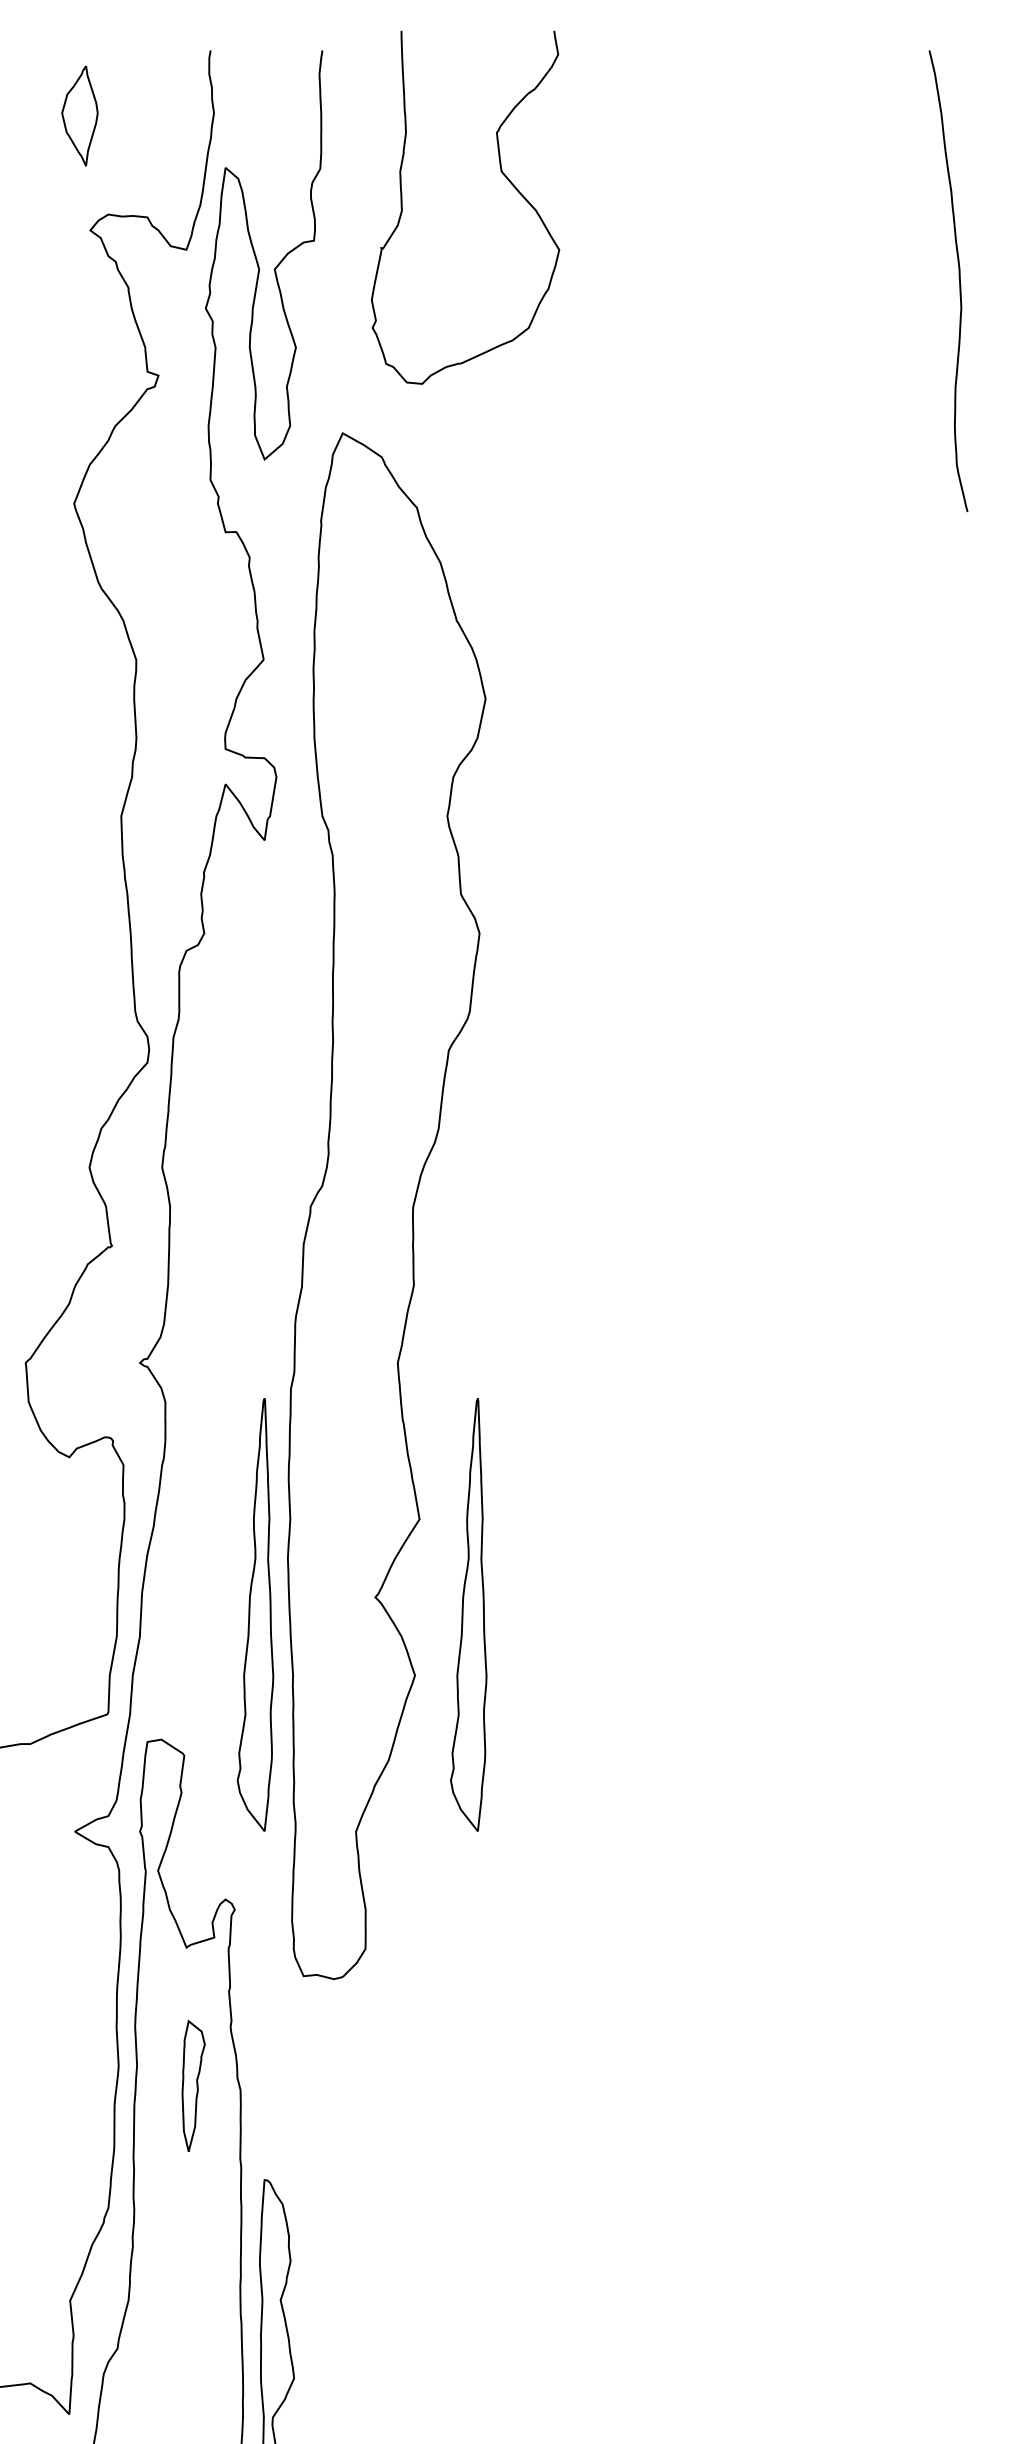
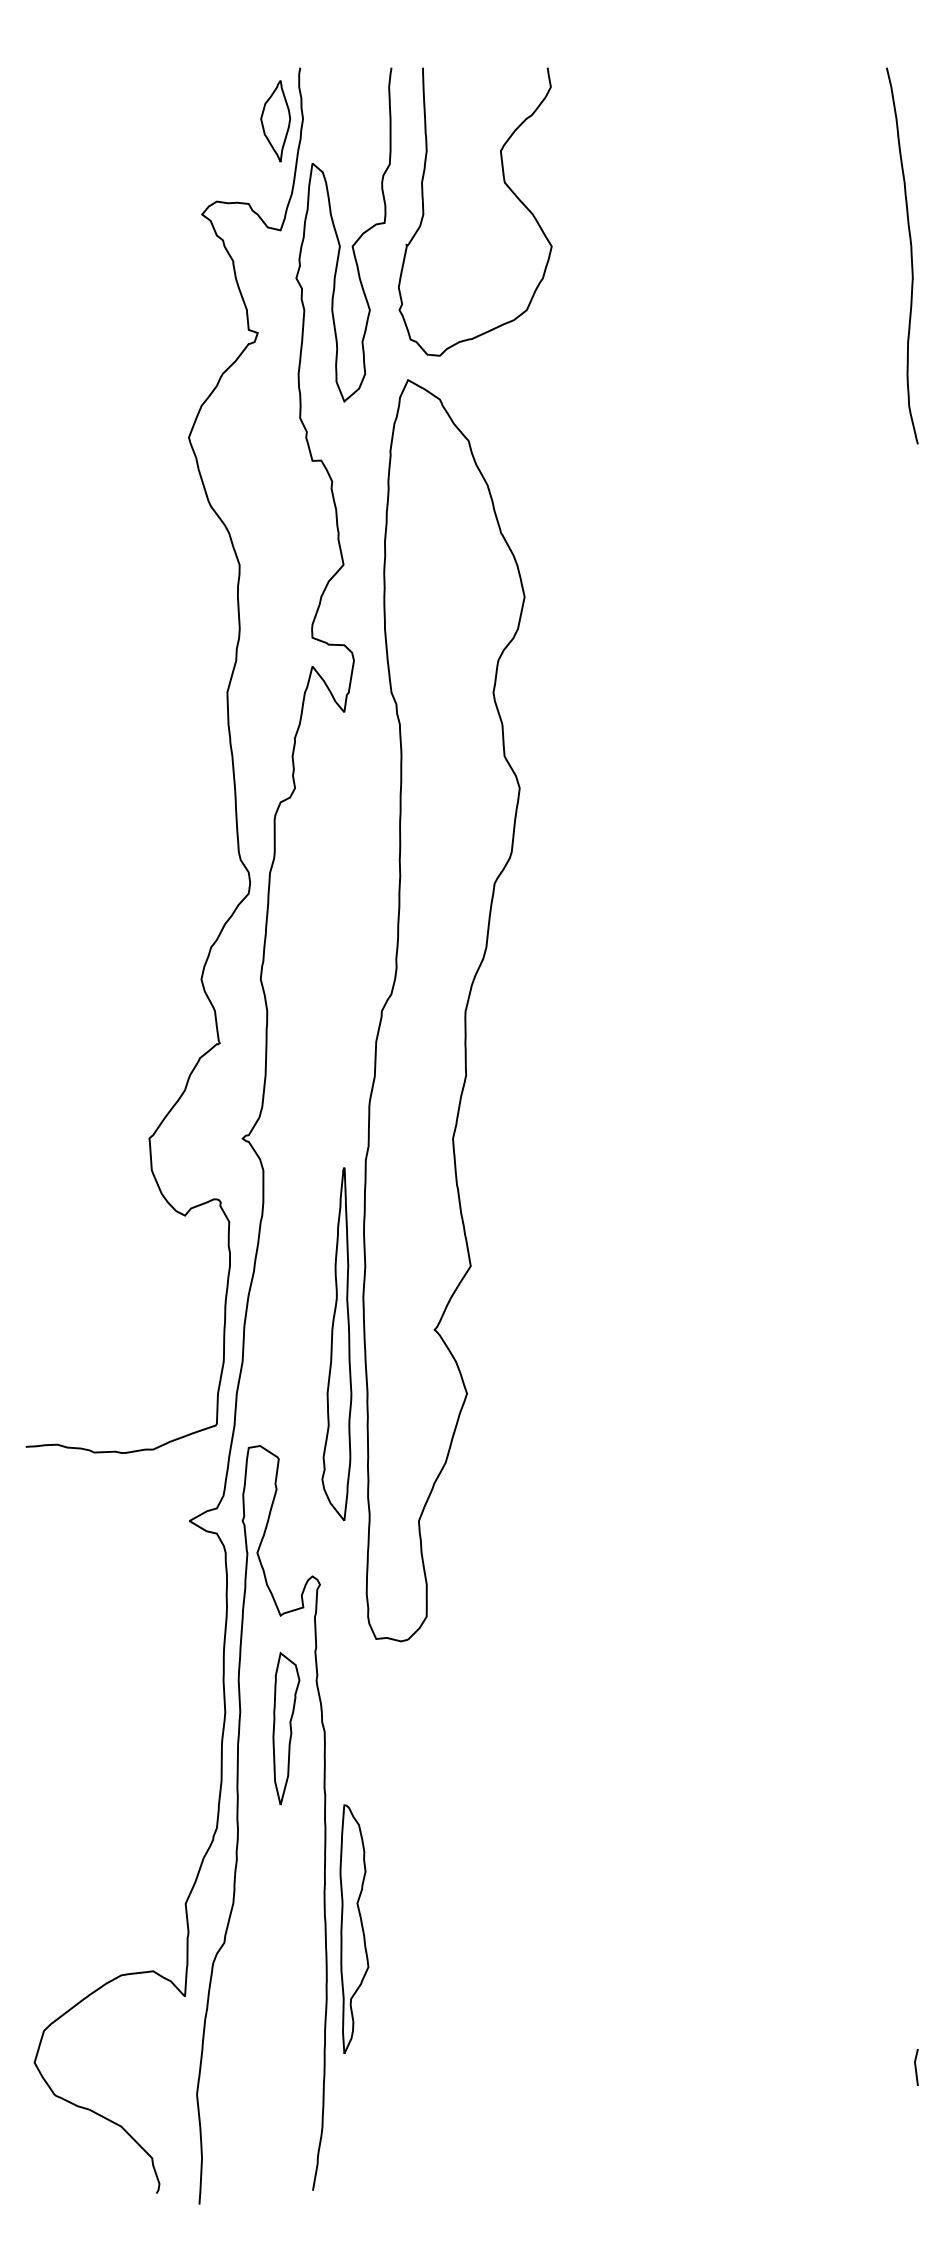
part: (79, 116) -> (275, 121), moved
curve: (503, 176) -> (506, 186), moved
part: (468, 1615) -> (510, 1344), removed
part: (193, 2085) -> (286, 1728), size x1.43

